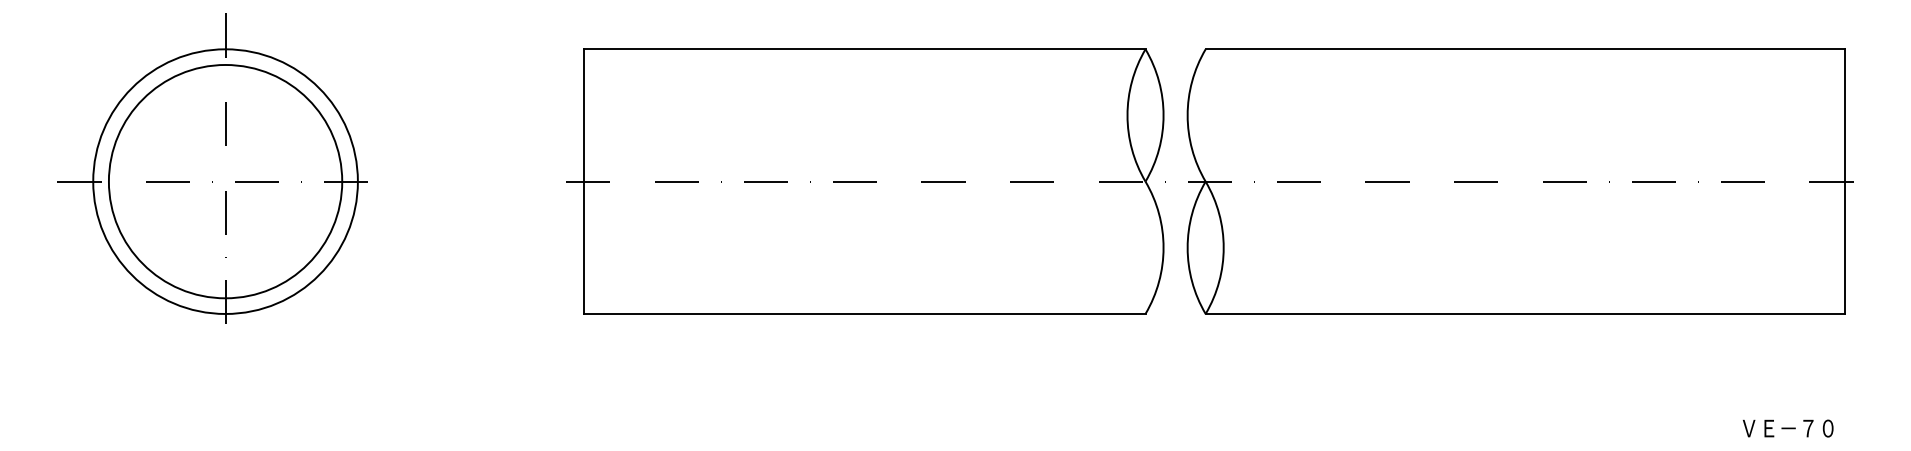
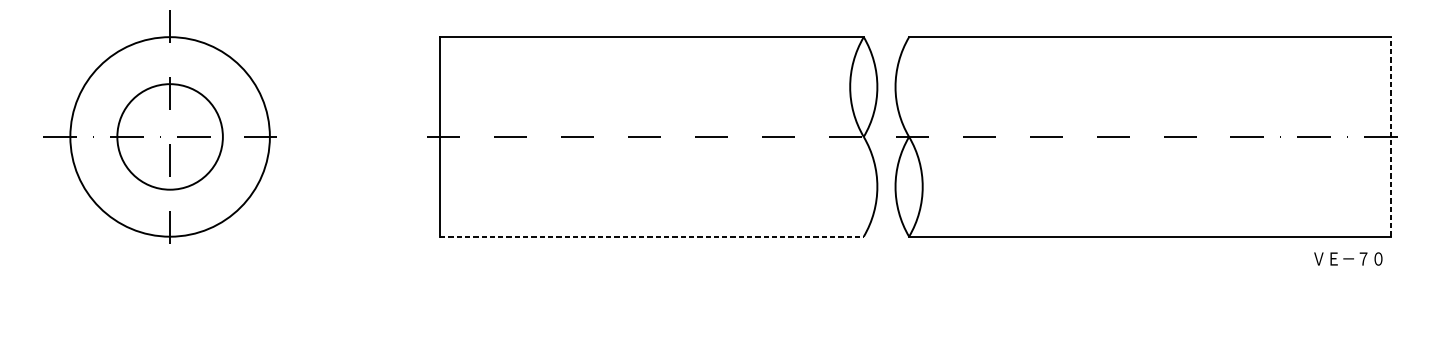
circle: (225, 181) -> (170, 136), size x0.6
line: (1845, 181) -> (1391, 136), solid -> dashed
line: (864, 313) -> (651, 236), solid -> dashed
text: (1788, 428) -> (1348, 258), moved

